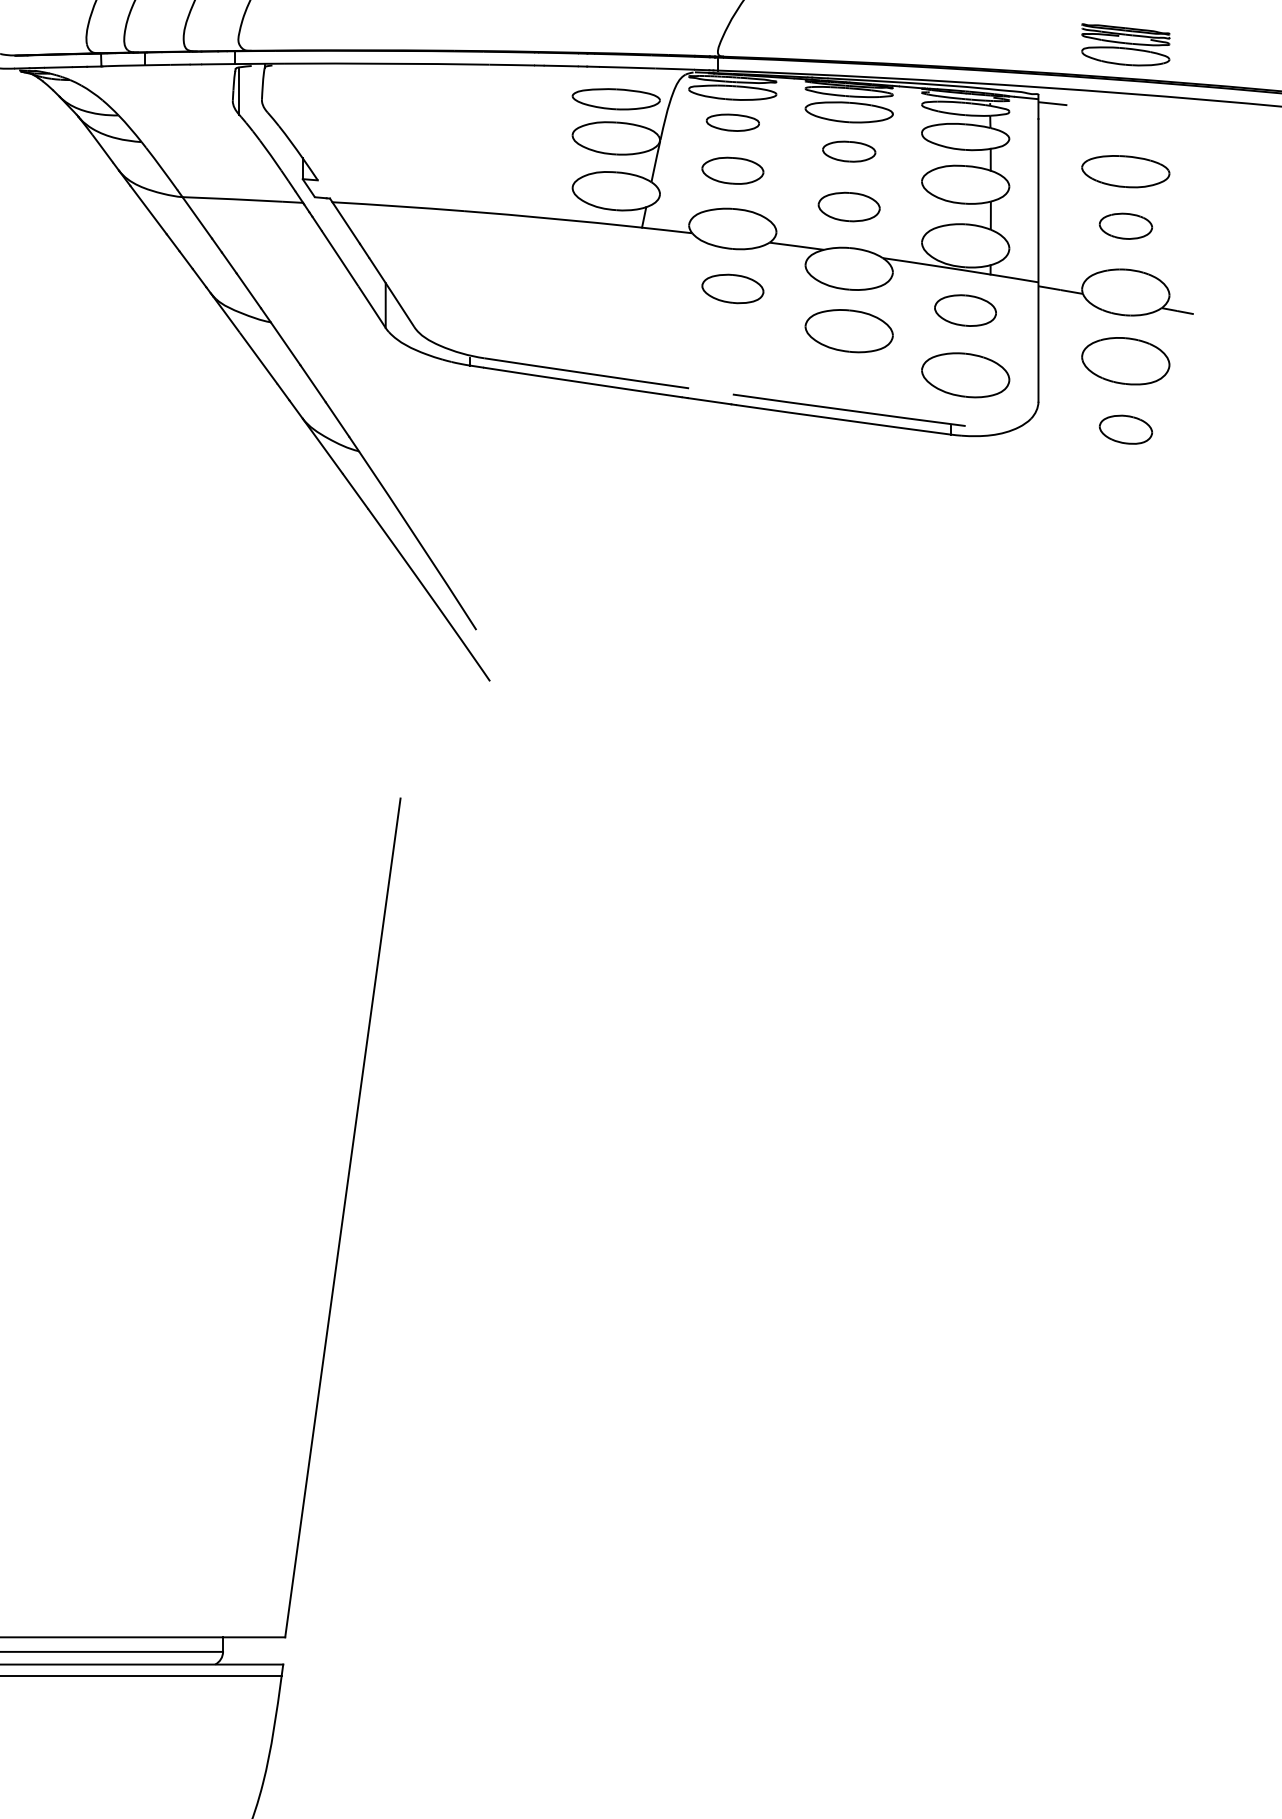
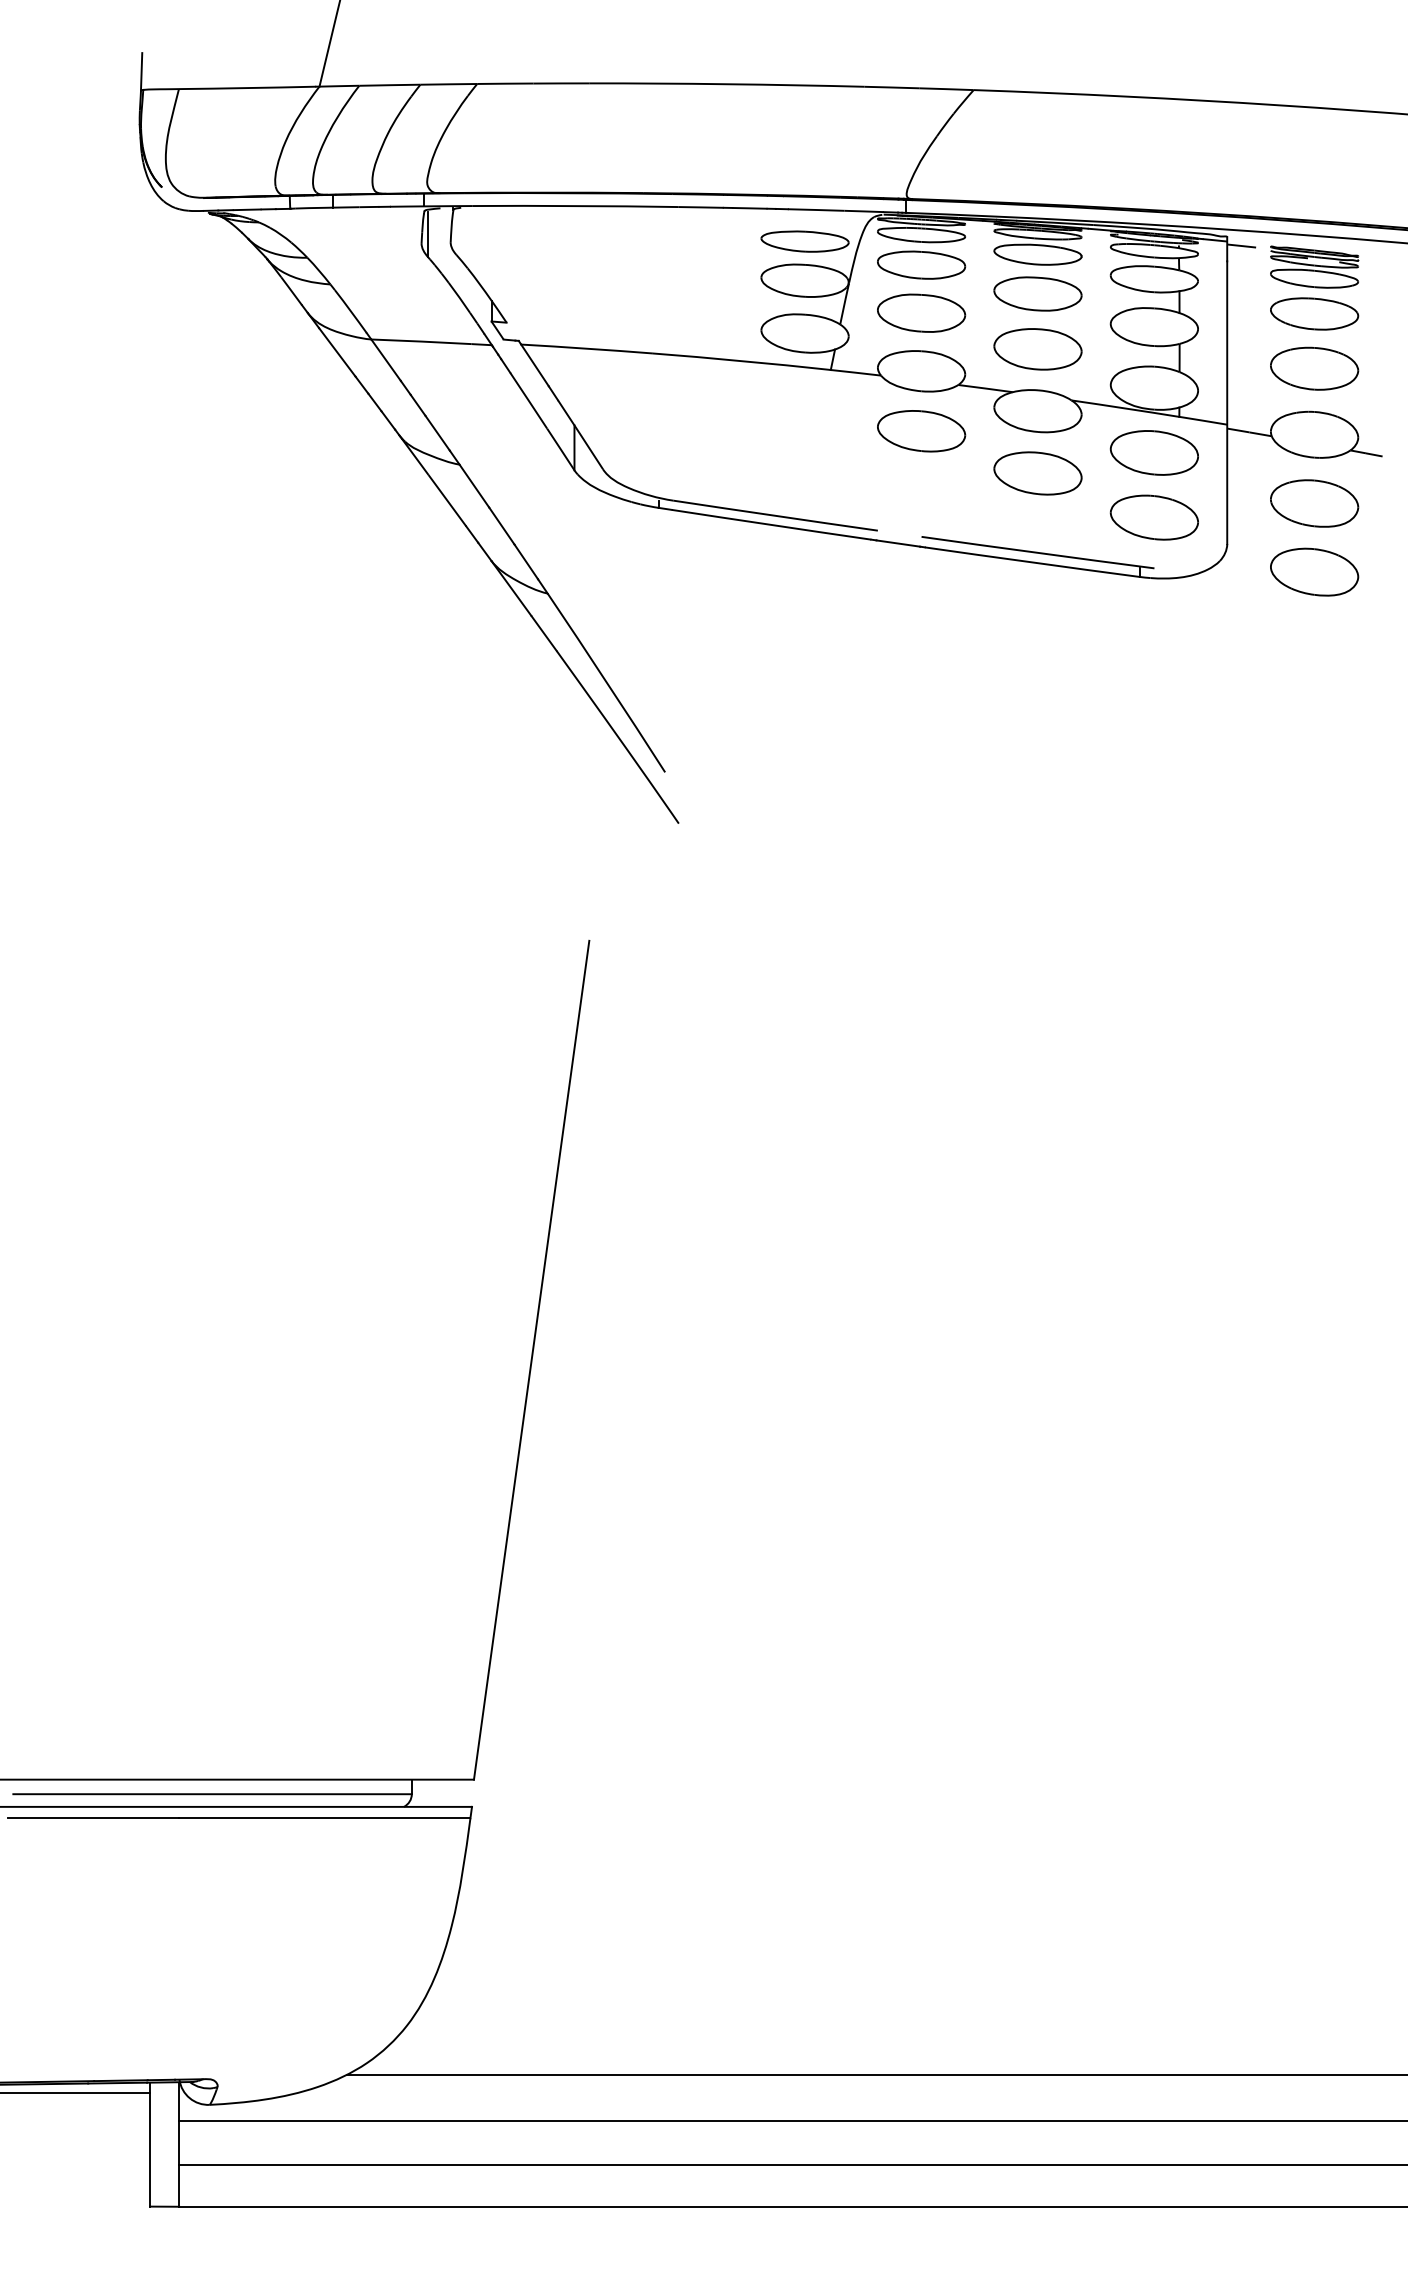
part: (1125, 44) -> (1314, 266), moved
part: (732, 122) -> (921, 264), size x1.67
part: (848, 151) -> (1037, 293), size x1.67
part: (732, 170) -> (921, 312), size x1.43
part: (848, 207) -> (1037, 349), size x1.43
part: (1125, 226) -> (1314, 368), size x1.67
part: (732, 289) -> (921, 431), size x1.43
part: (964, 310) -> (1153, 452), size x1.43
part: (1125, 429) -> (1314, 571), size x1.67

